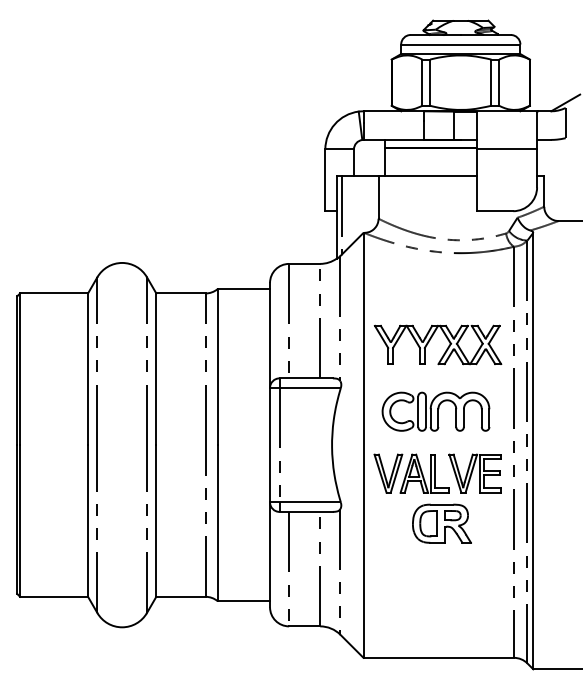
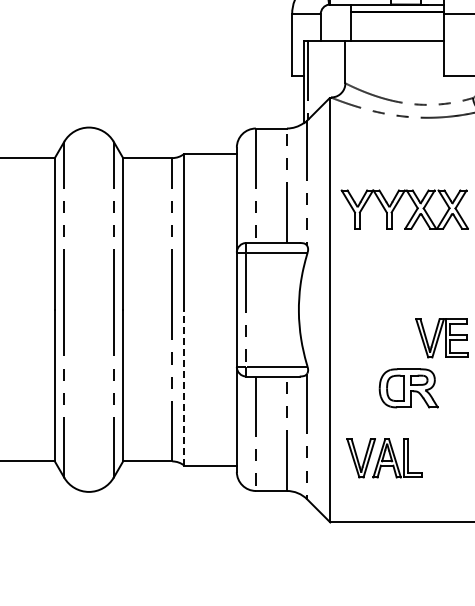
part: (435, 411) -> (402, 276), removed
part: (411, 473) -> (384, 458), moved
line: (217, 523) -> (184, 388), solid -> dashed

